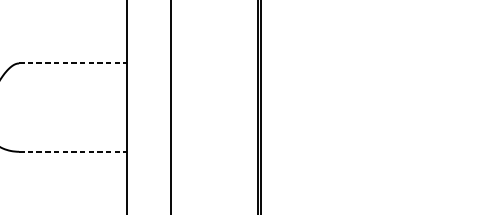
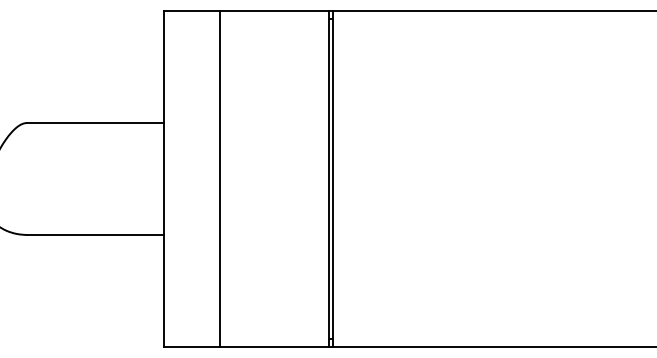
line: (73, 63) -> (95, 123), dashed -> solid
line: (73, 151) -> (95, 234), dashed -> solid

